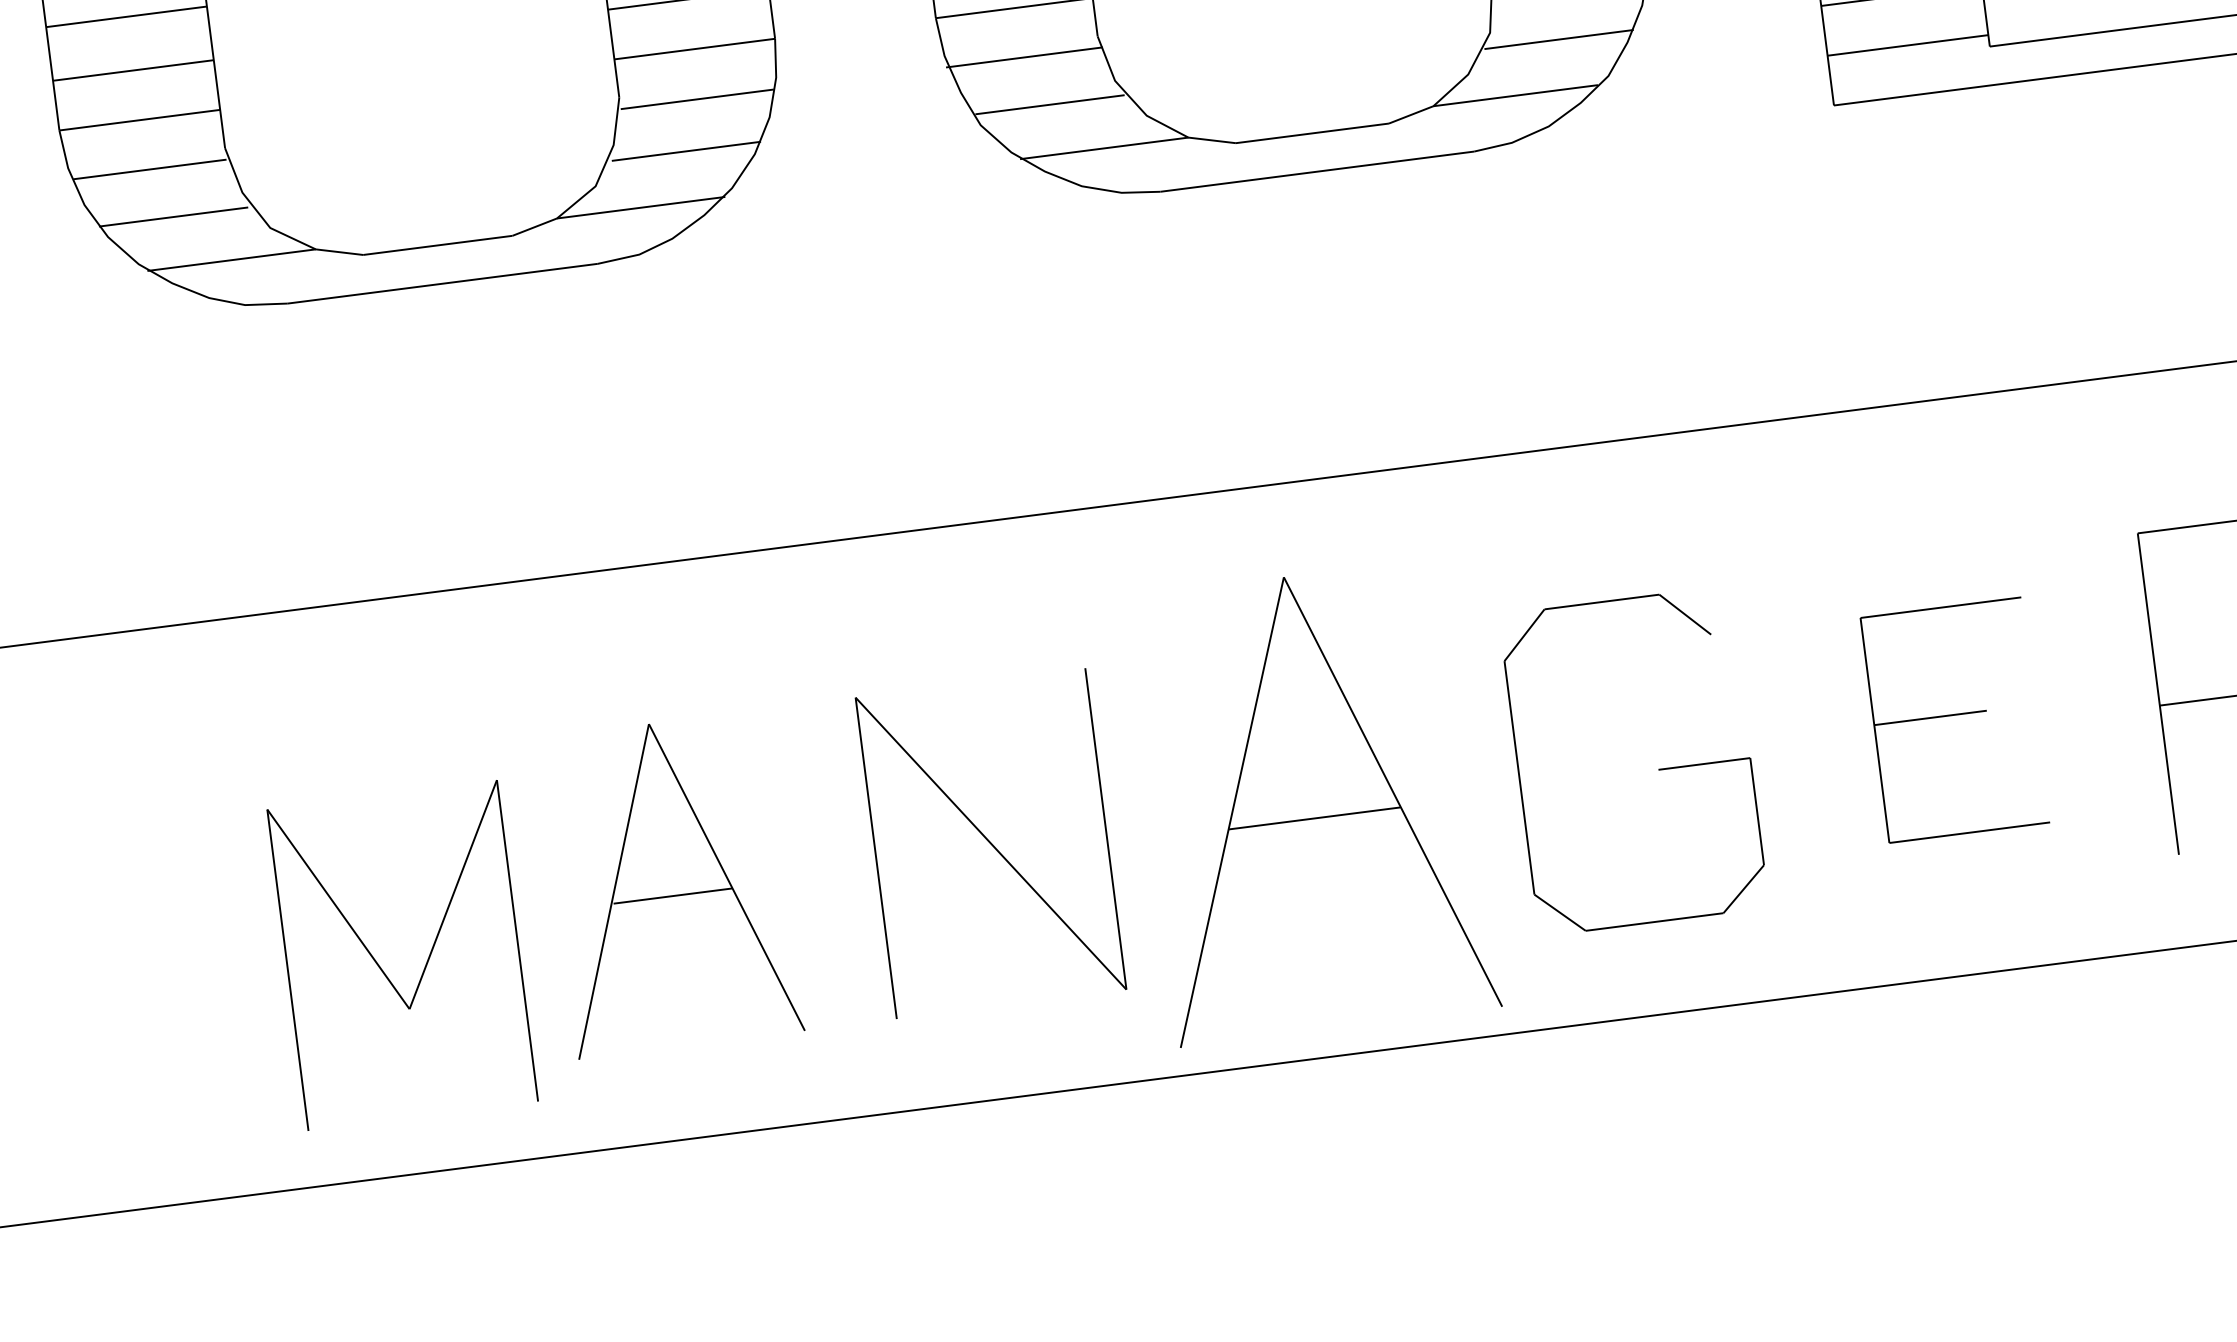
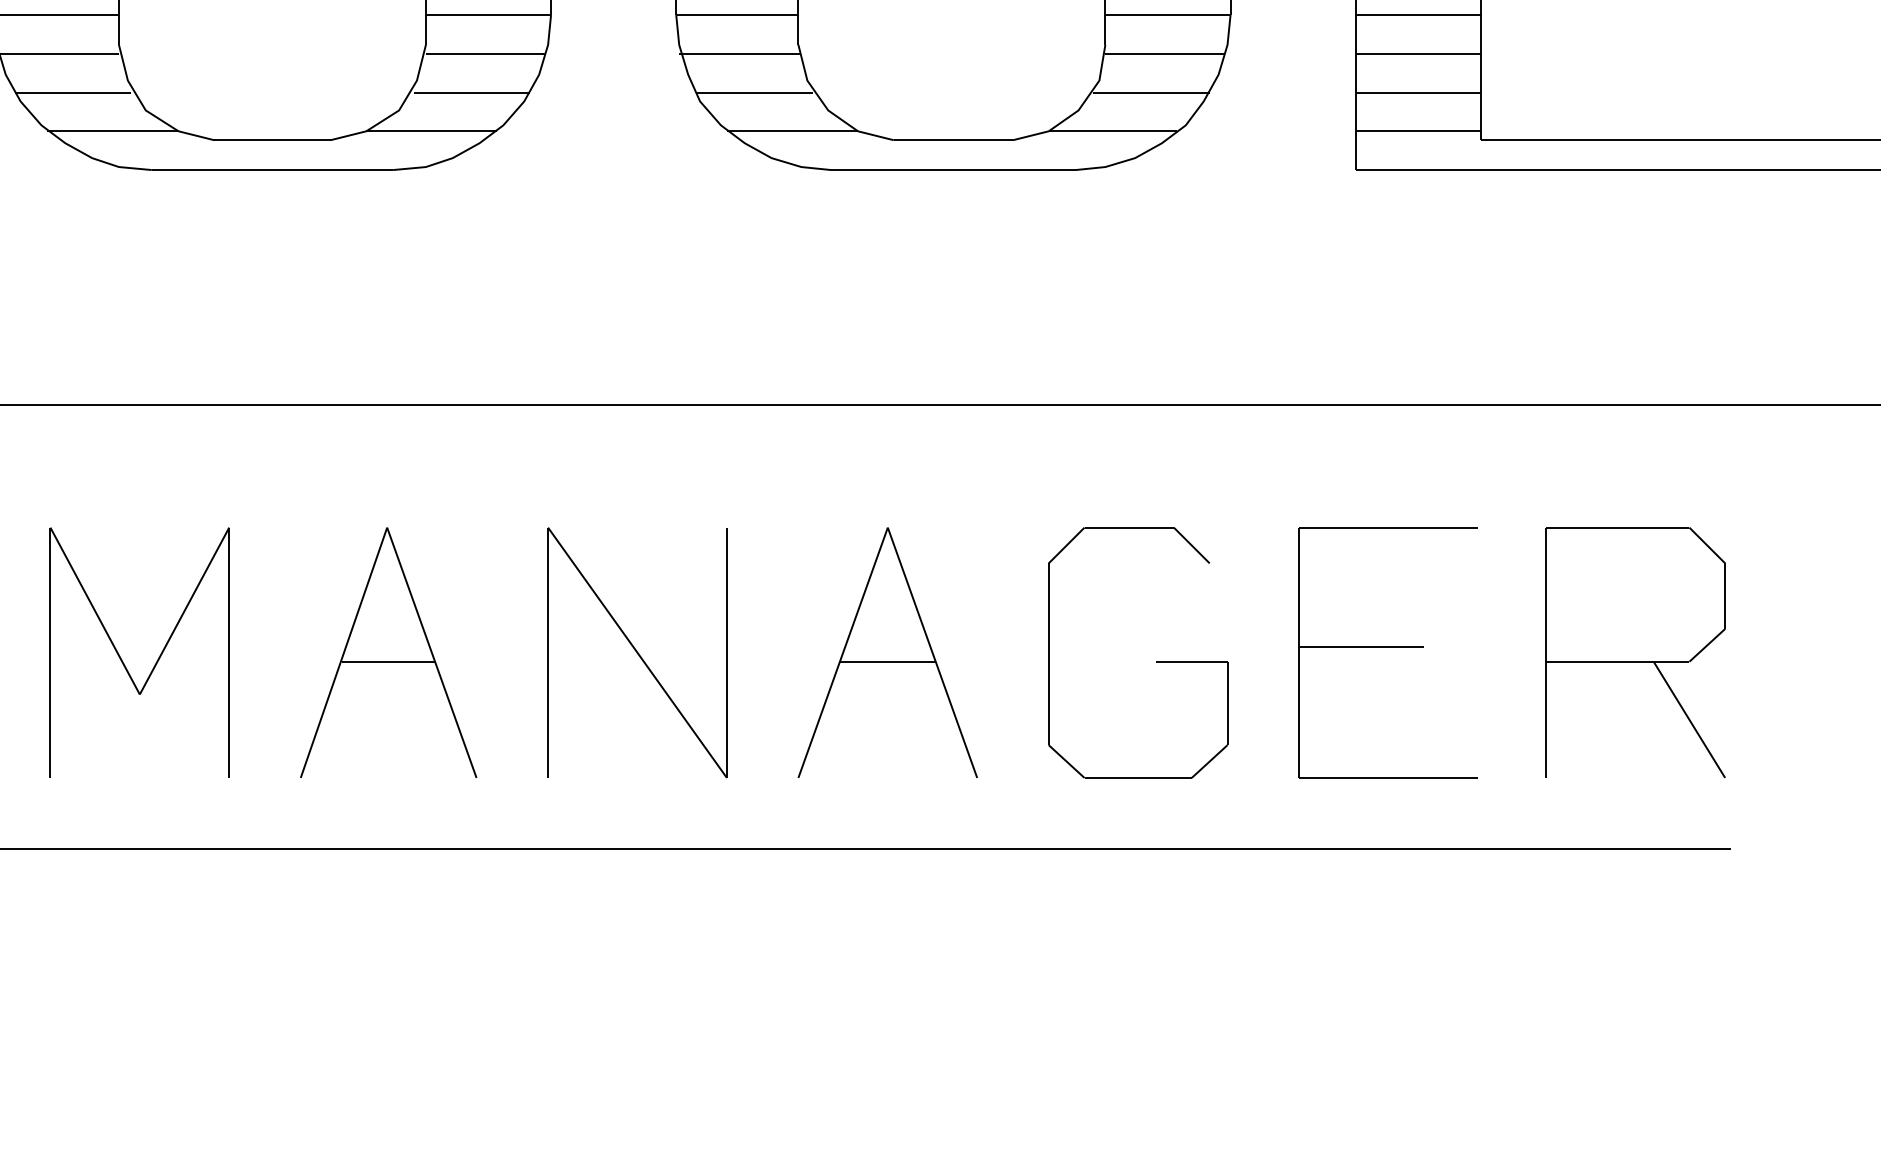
part: (1954, 719) -> (1387, 652), size x1.43
part: (1312, 802) -> (887, 652), size x0.71
part: (383, 969) -> (123, 661), moved

